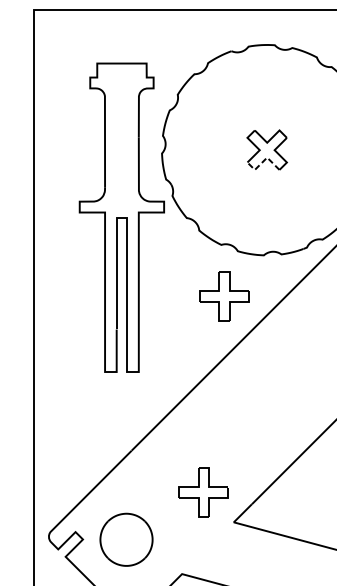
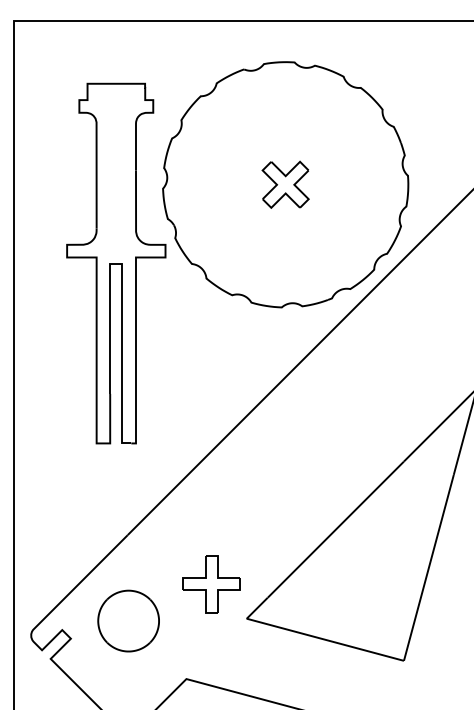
line: (262, 161) -> (280, 198), dashed -> solid
part: (224, 296) -> (235, 355), removed
part: (126, 539) -> (128, 620), moved

